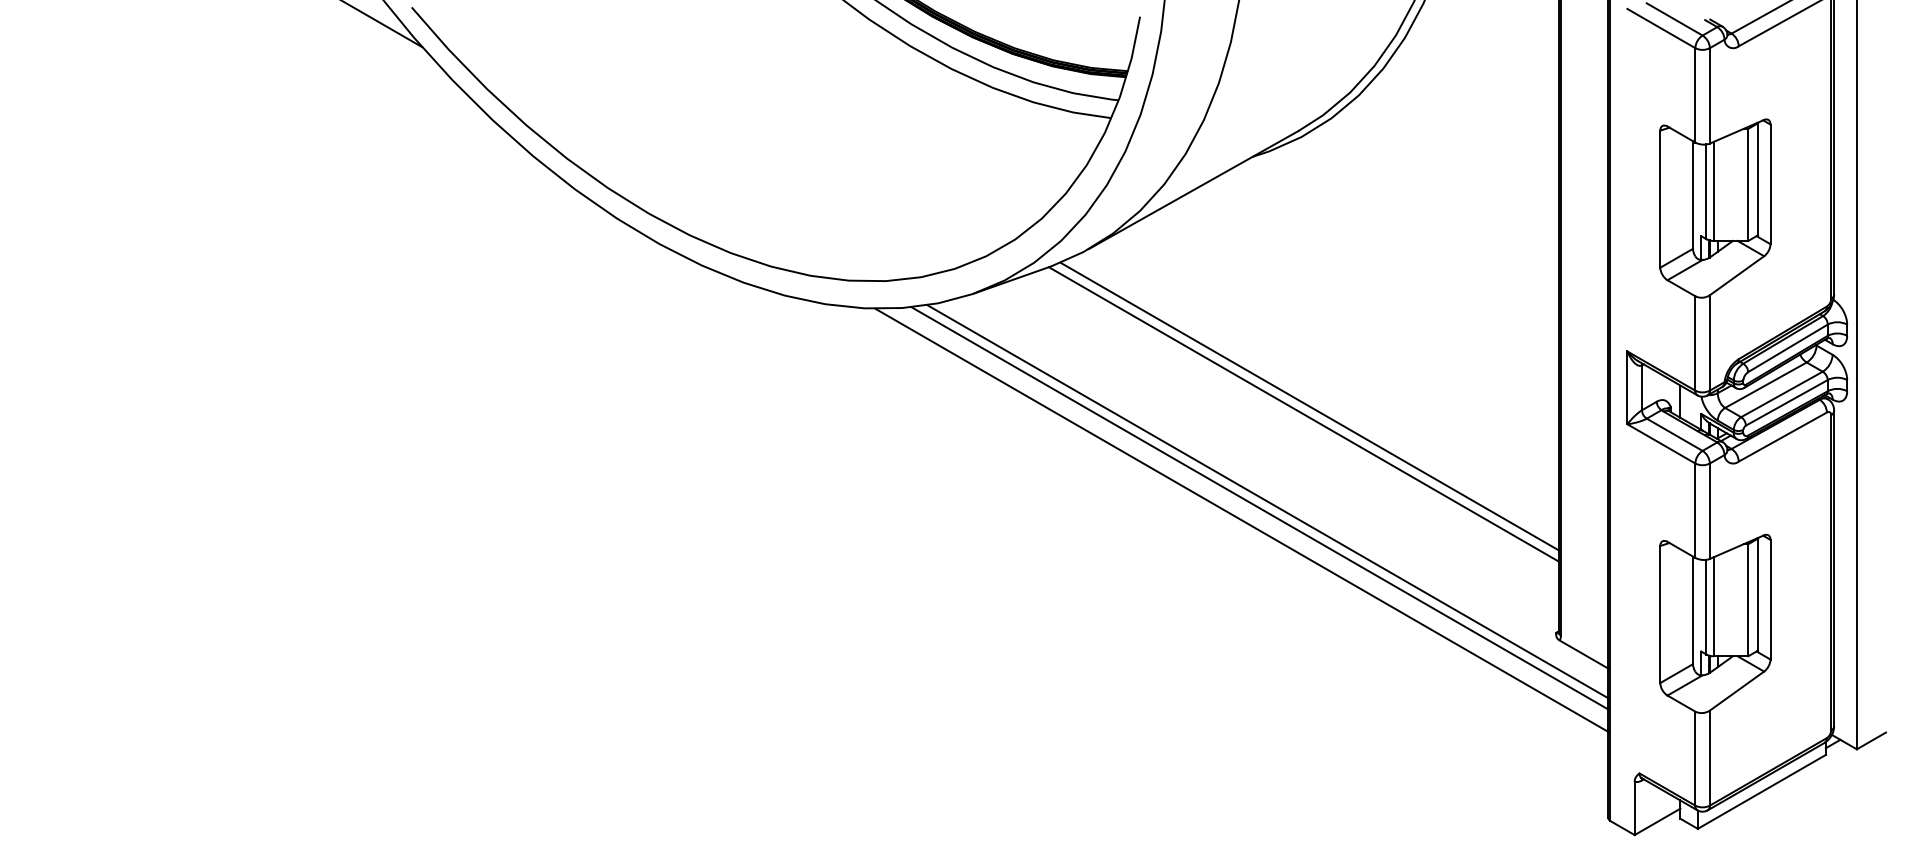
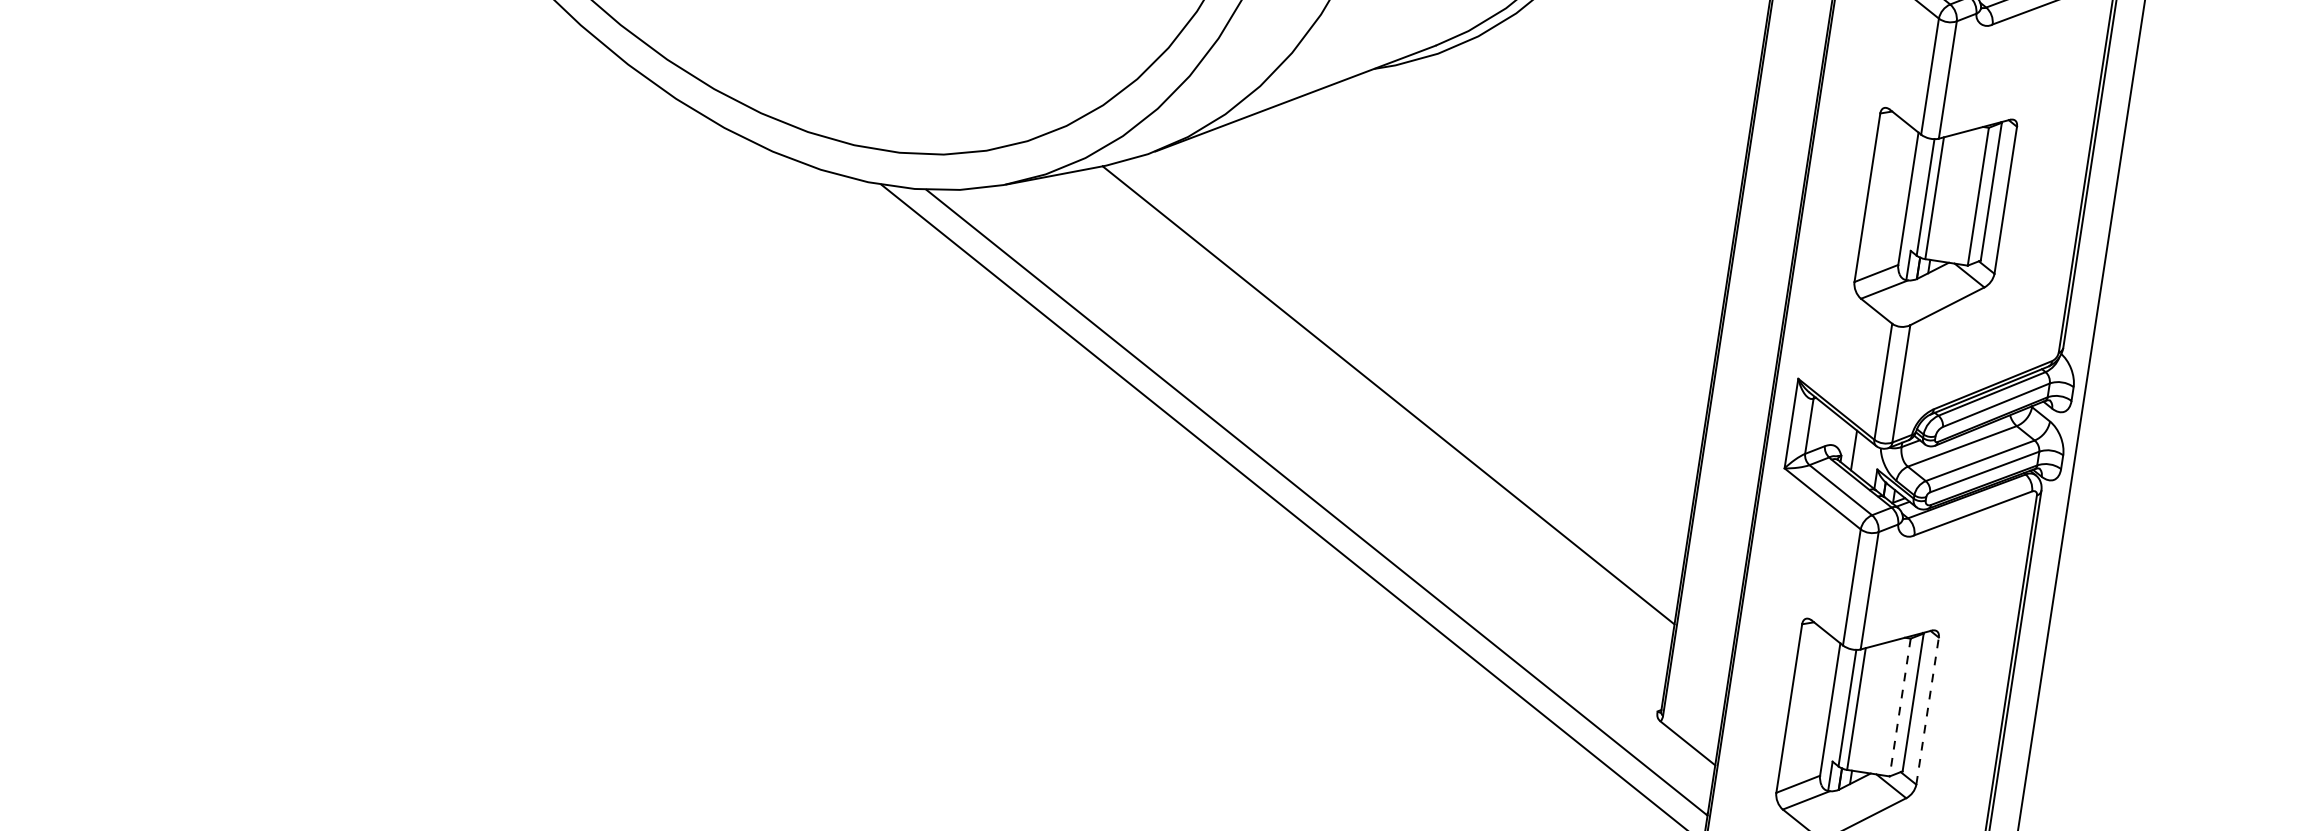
line: (1309, 406) -> (1396, 386), removed
line: (1267, 501) -> (1327, 495), removed
line: (1770, 599) -> (1927, 710), solid -> dashed
line: (1748, 600) -> (1900, 707), solid -> dashed

